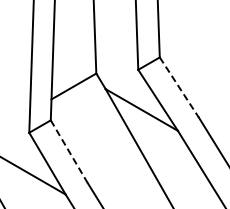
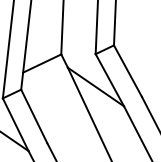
line: (179, 87) -> (128, 71), dashed -> solid
line: (69, 152) -> (34, 117), dashed -> solid

